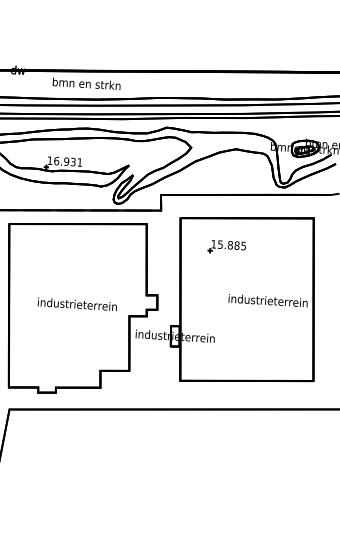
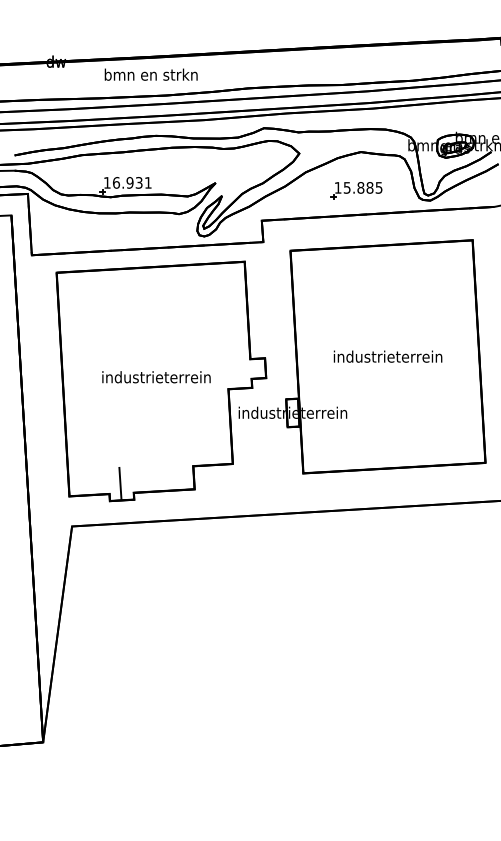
part: (227, 246) -> (356, 190), moved
text: (267, 300) -> (387, 356), moved
line: (46, 379) -> (120, 482), added

